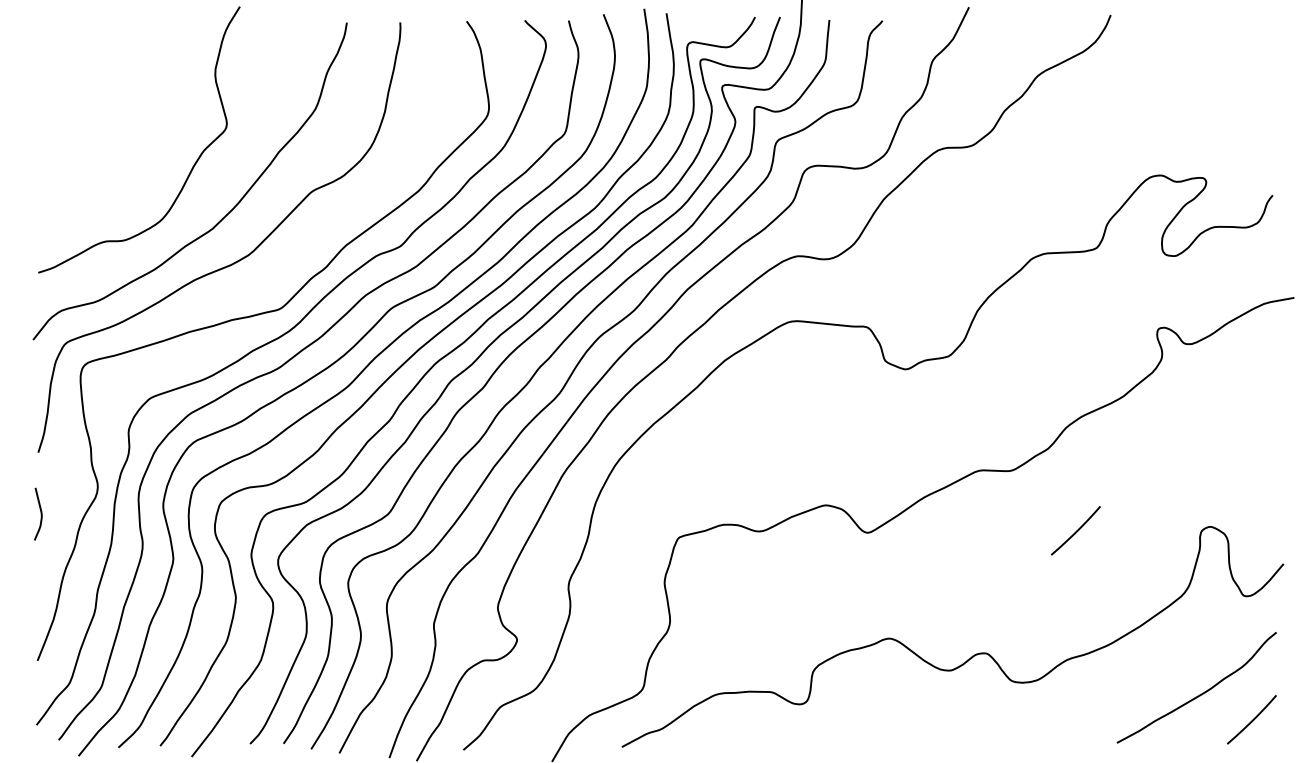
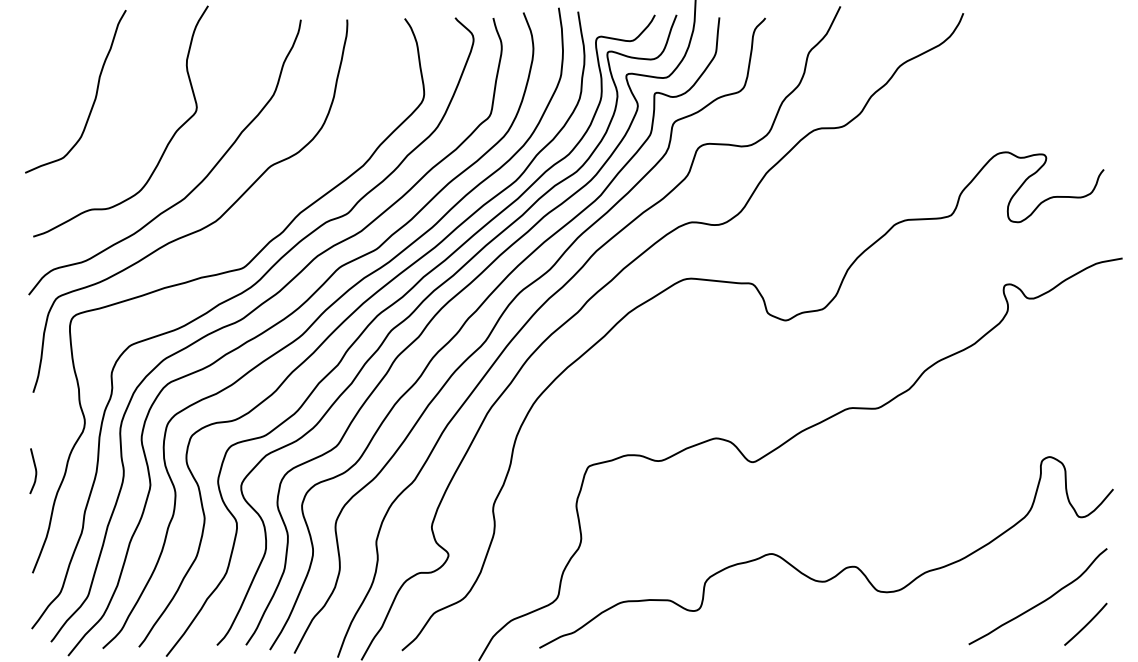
curve: (109, 111) -> (95, 96), added
curve: (40, 513) -> (35, 470), moved
line: (1076, 530) -> (933, 460), removed

